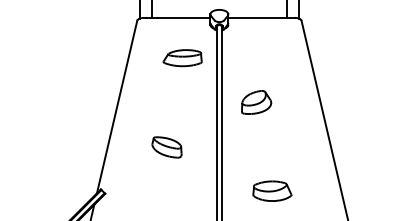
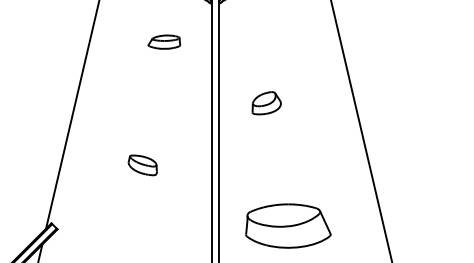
part: (182, 58) -> (164, 42), size x0.6
part: (256, 102) -> (266, 103), size x0.7
part: (166, 147) -> (142, 165), size x0.7
part: (272, 190) -> (288, 224), size x1.6

